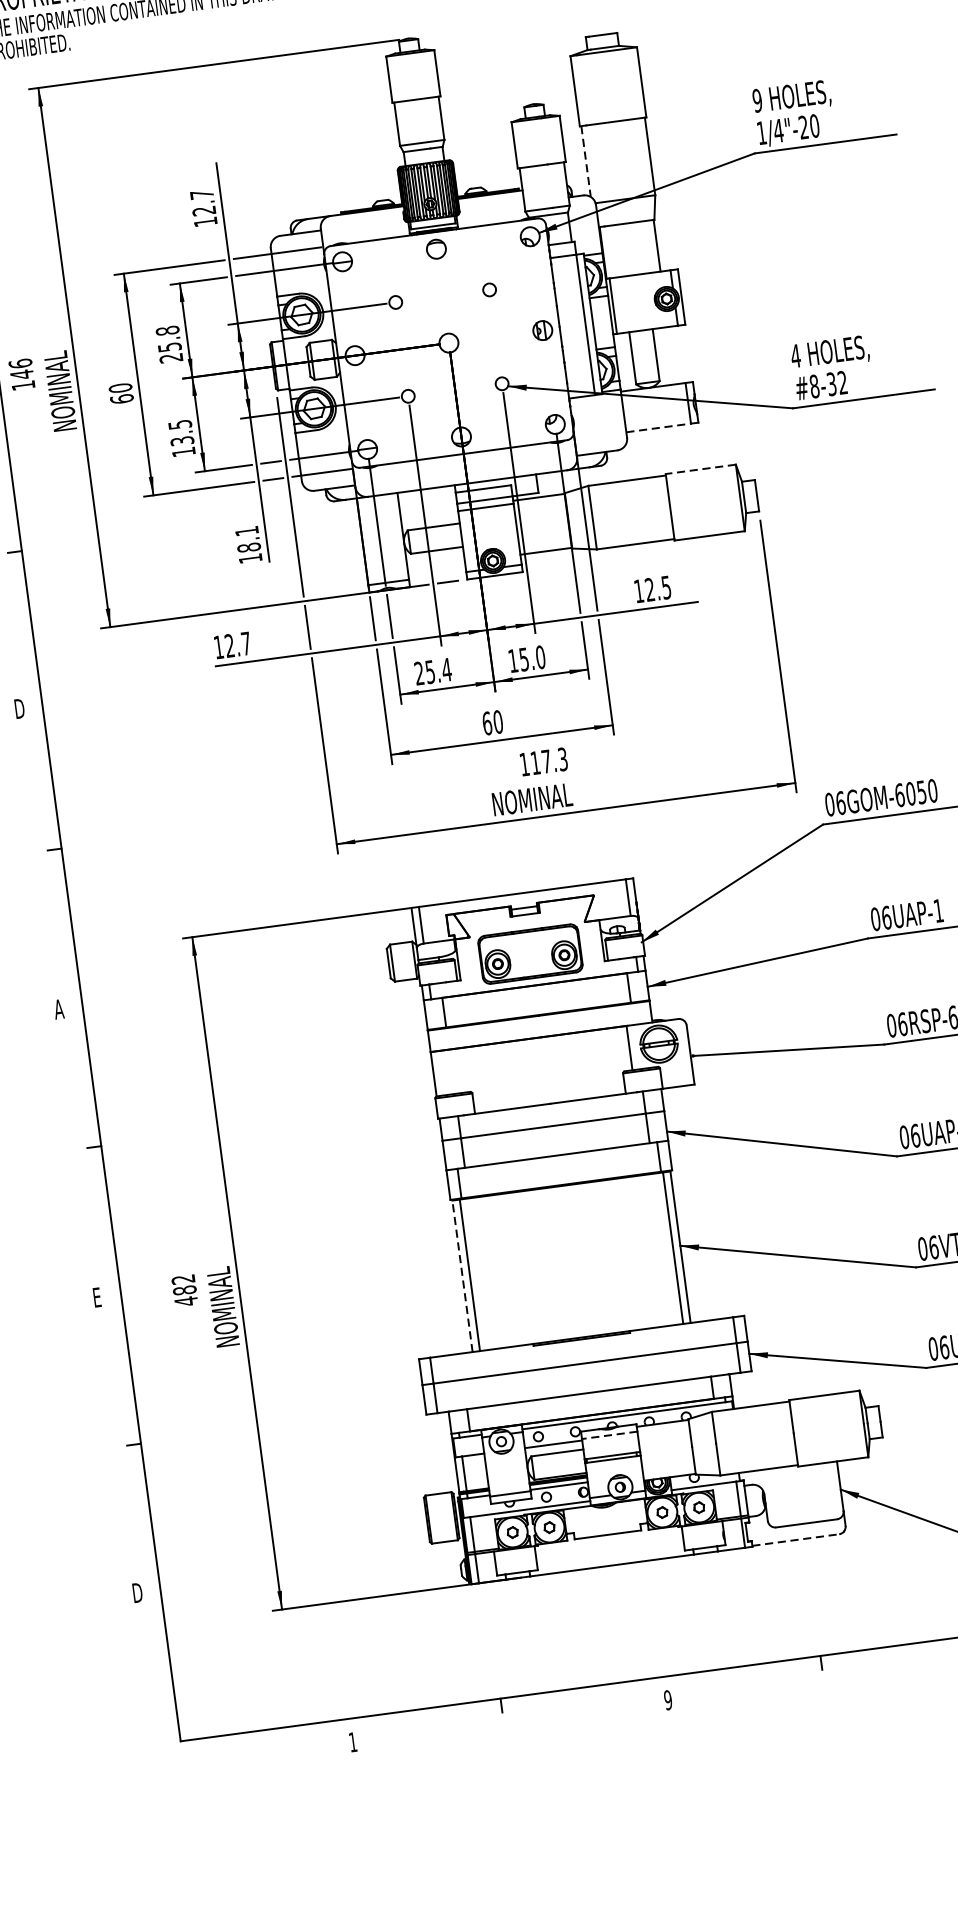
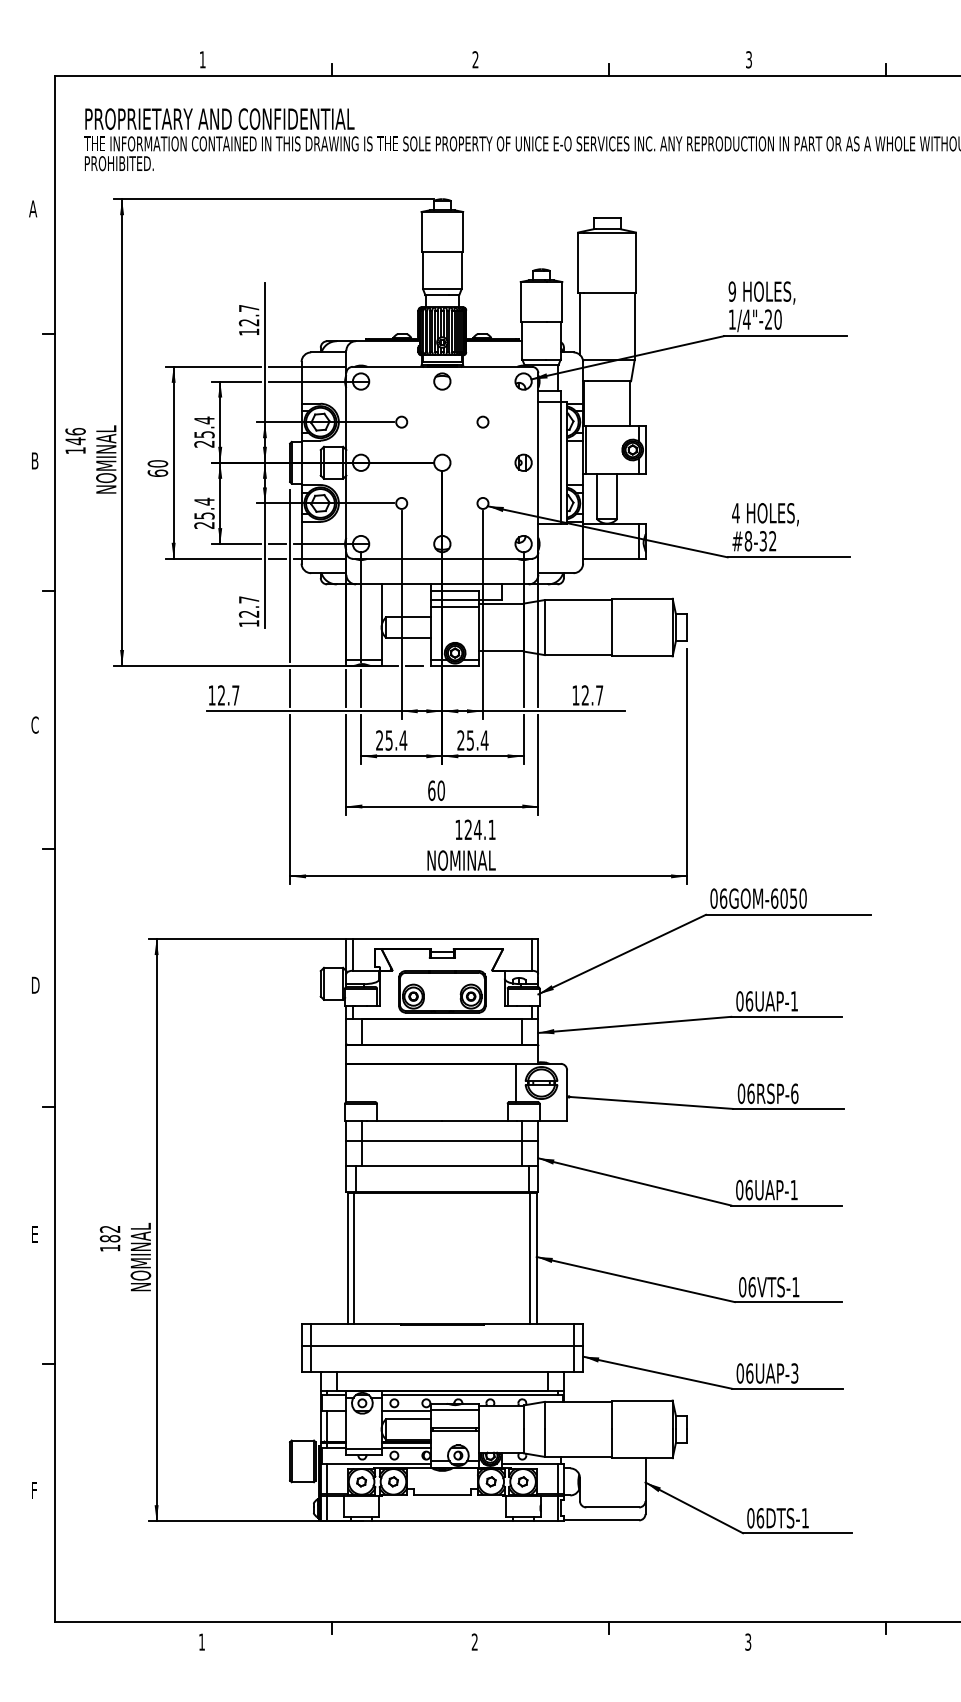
line: (585, 161) -> (579, 323), dashed -> solid
text: (167, 330) -> (204, 420), 25.8 -> 25.4
line: (659, 427) -> (611, 558), dashed -> solid
text: (181, 437) -> (204, 512), 13.5 -> 25.4
line: (699, 469) -> (641, 598), dashed -> solid
text: (248, 538) -> (249, 606), 18.1 -> 12.7
text: (666, 587) -> (599, 695), 12.5 -> 12.7
text: (526, 659) -> (472, 740), 15.0 -> 25.4
text: (19, 708) -> (35, 724), D -> C
text: (548, 760) -> (479, 829), 117.3 -> 124.1
text: (58, 1008) -> (34, 984), A -> D
line: (462, 1276) -> (347, 1258), dashed -> solid
text: (186, 1301) -> (110, 1248), 482 -> 182
line: (610, 1435) -> (455, 1410), dashed -> solid
line: (795, 1540) -> (601, 1520), dashed -> solid
text: (137, 1592) -> (35, 1490), D -> F
text: (667, 1699) -> (474, 1641), 9 -> 2

